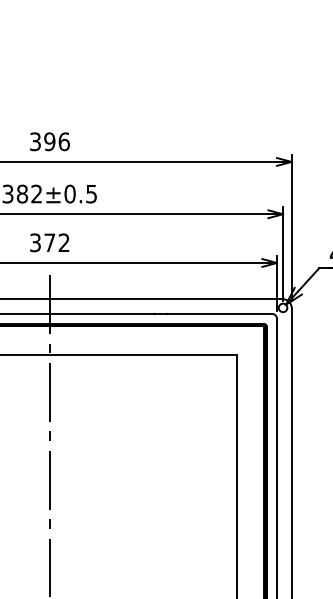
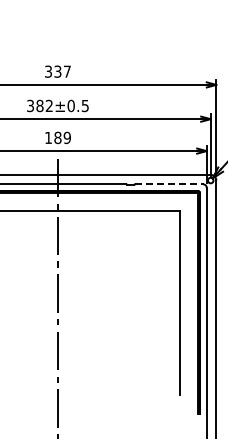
text: (56, 141) -> (62, 71), 396 -> 337
text: (49, 242) -> (57, 137), 372 -> 189
line: (220, 313) -> (169, 184), solid -> dashed

